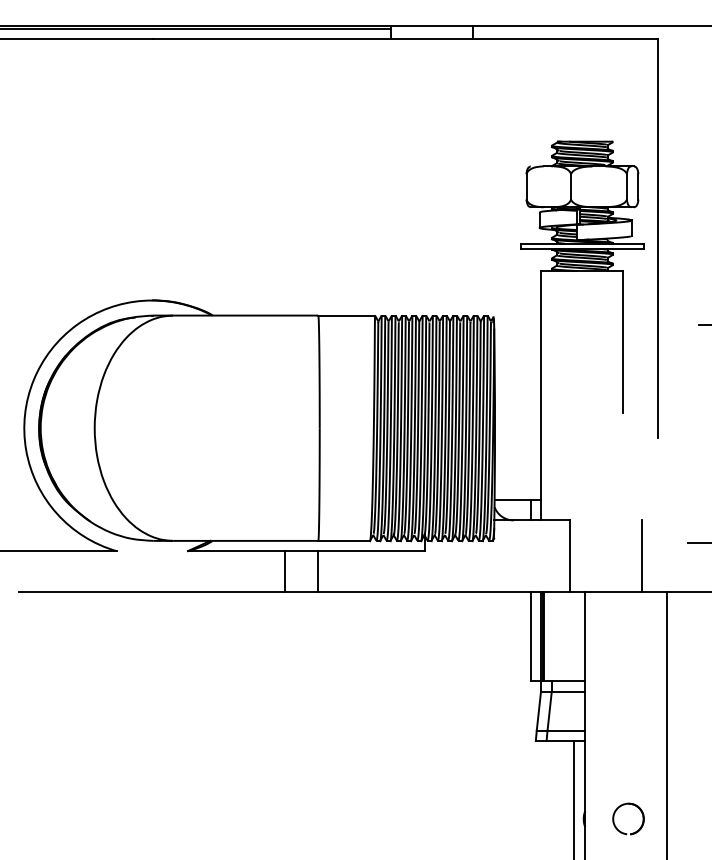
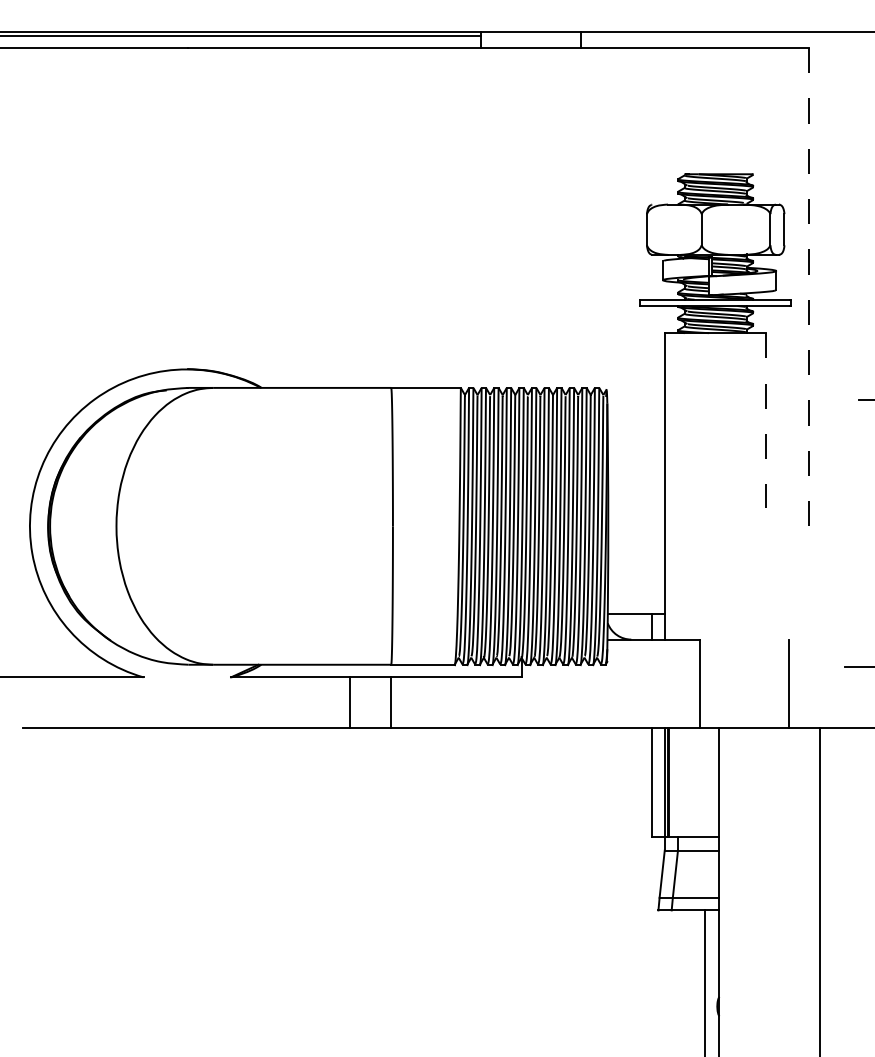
line: (657, 238) -> (808, 293), solid -> dashed
line: (623, 342) -> (766, 421), solid -> dashed
part: (642, 816) -> (789, 1003), removed

